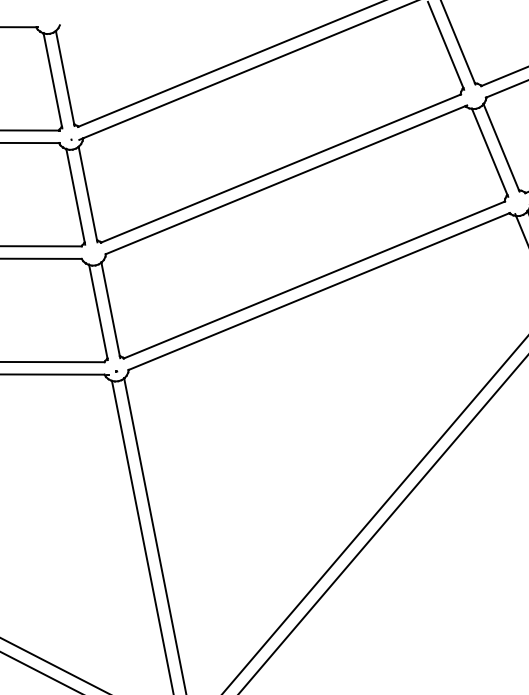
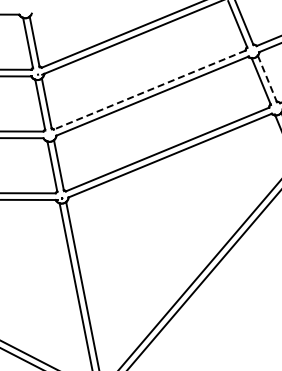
line: (501, 146) -> (267, 78), solid -> dashed
line: (280, 169) -> (149, 90), solid -> dashed

